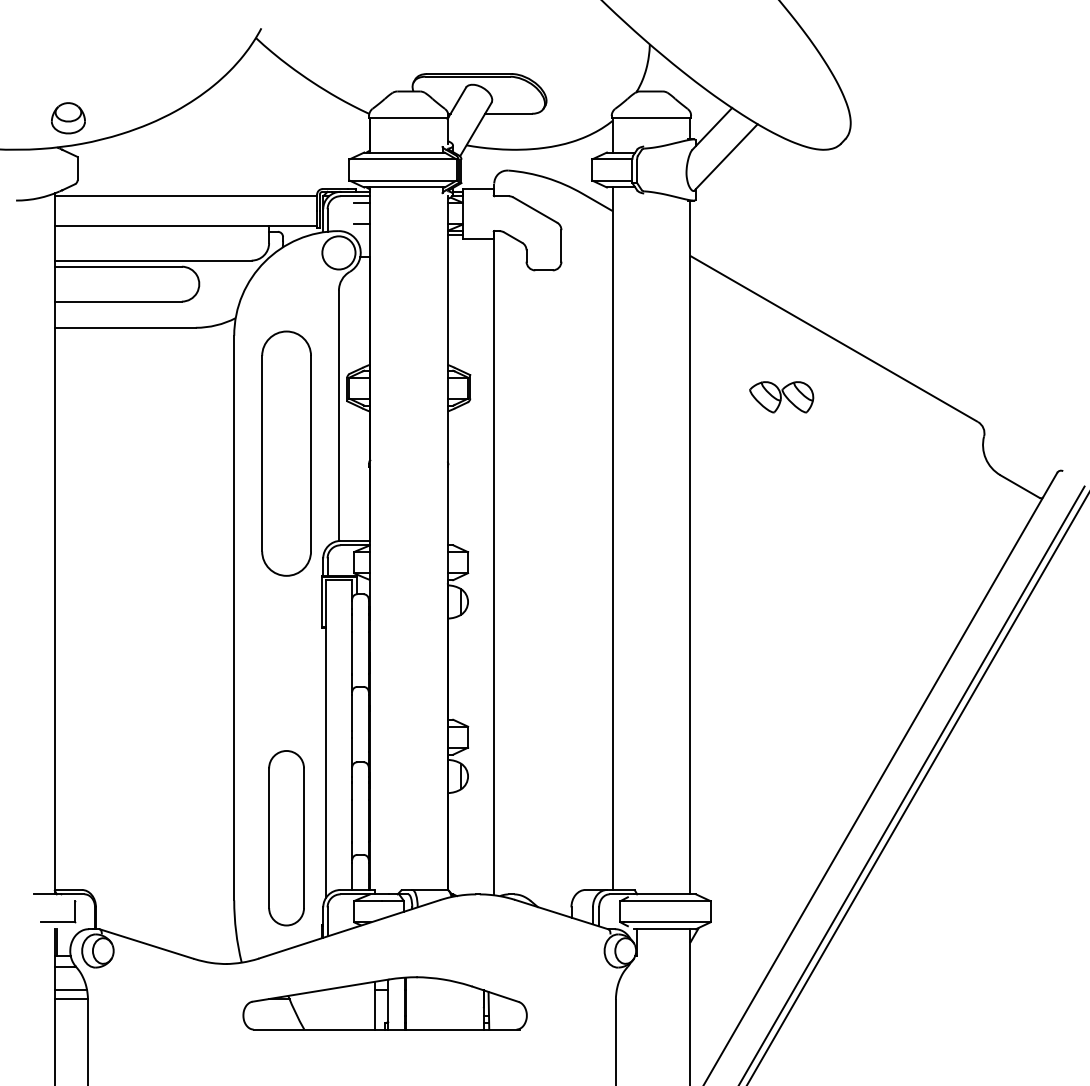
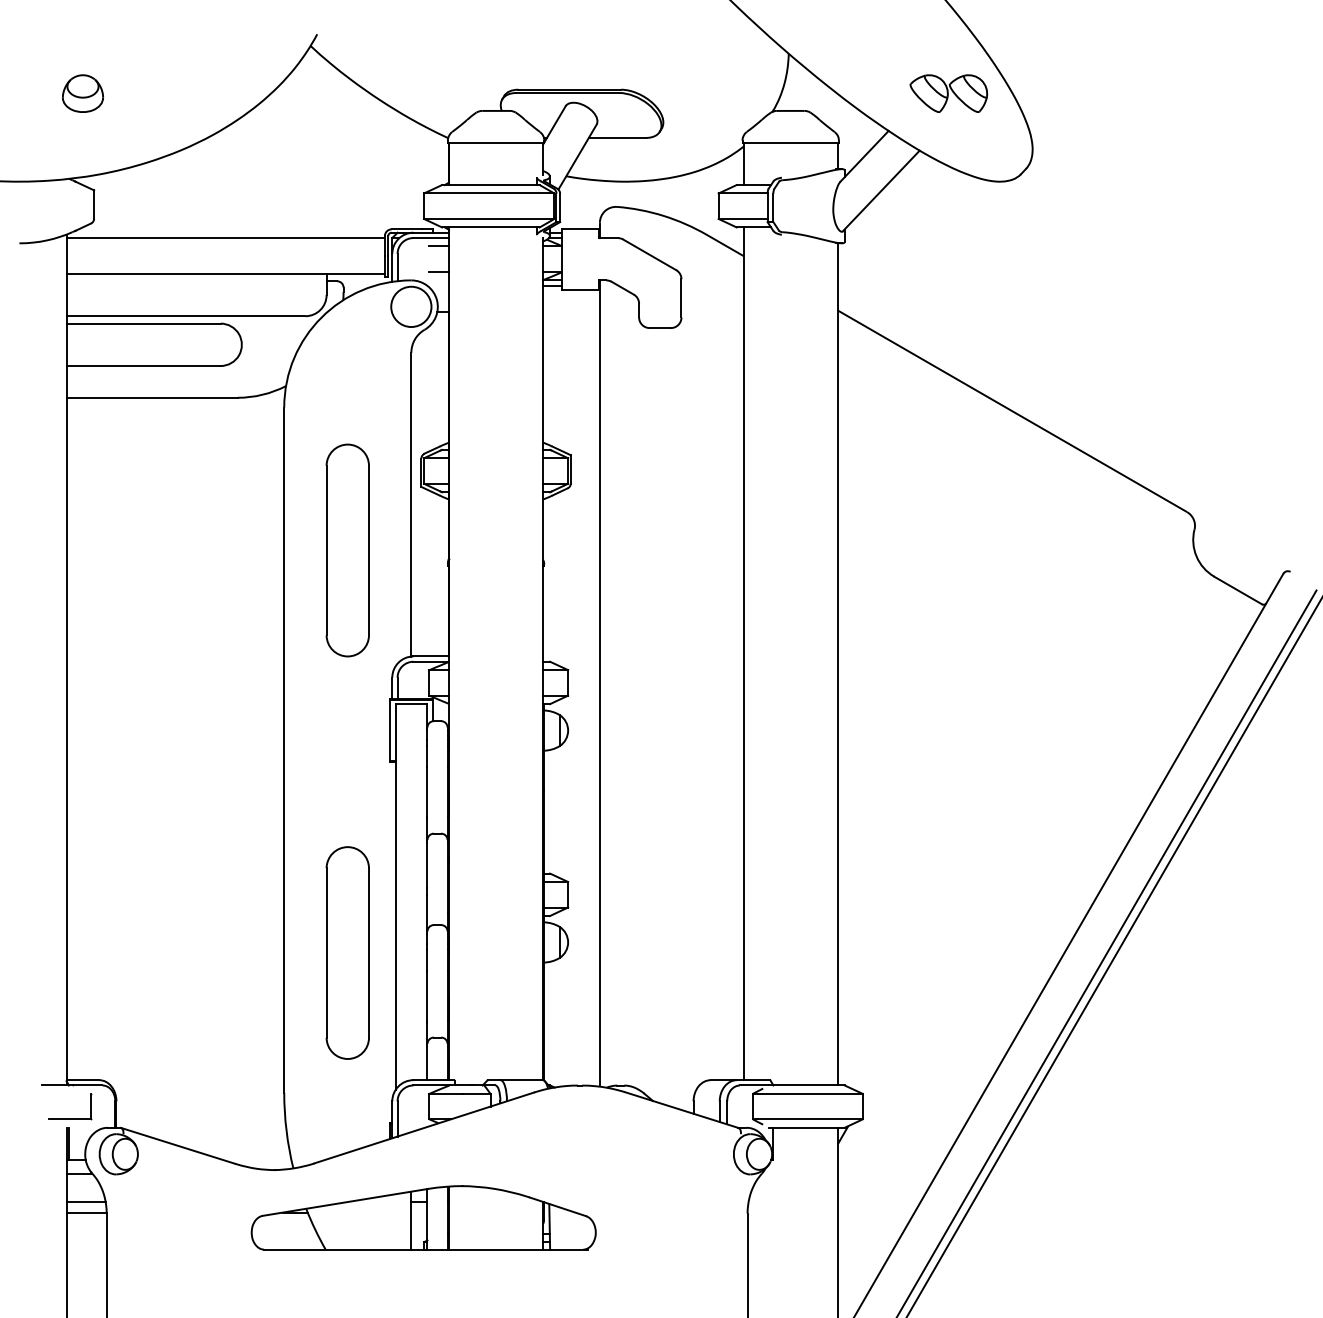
part: (68, 118) -> (83, 93), moved
part: (781, 397) -> (948, 93), moved
part: (286, 453) -> (347, 550), size x0.71
part: (286, 838) -> (347, 953), moved
part: (384, 1003) -> (422, 1218), moved

